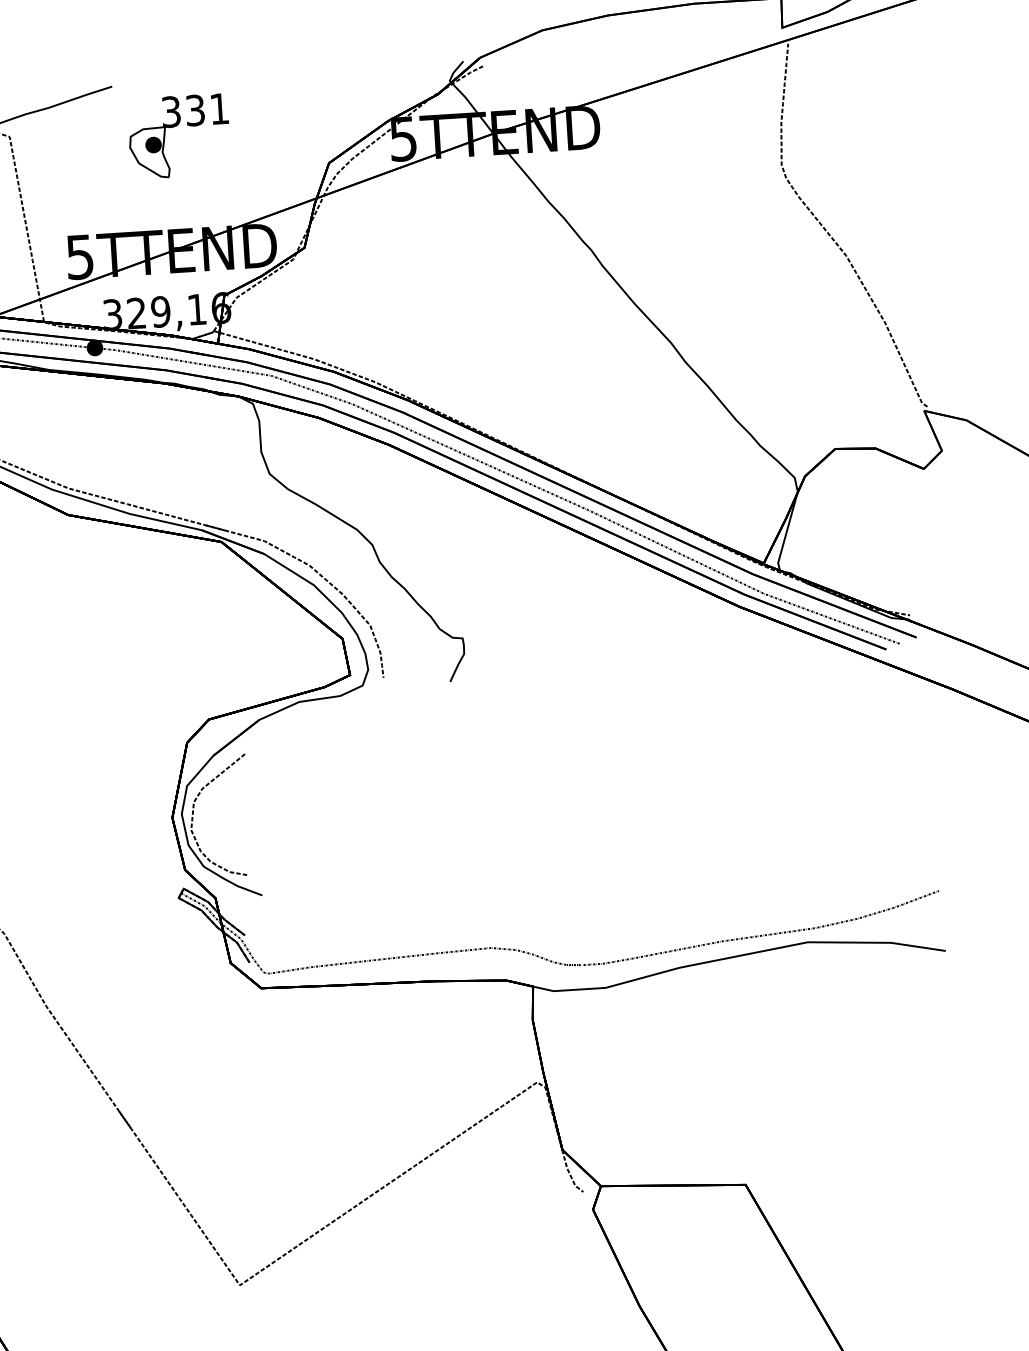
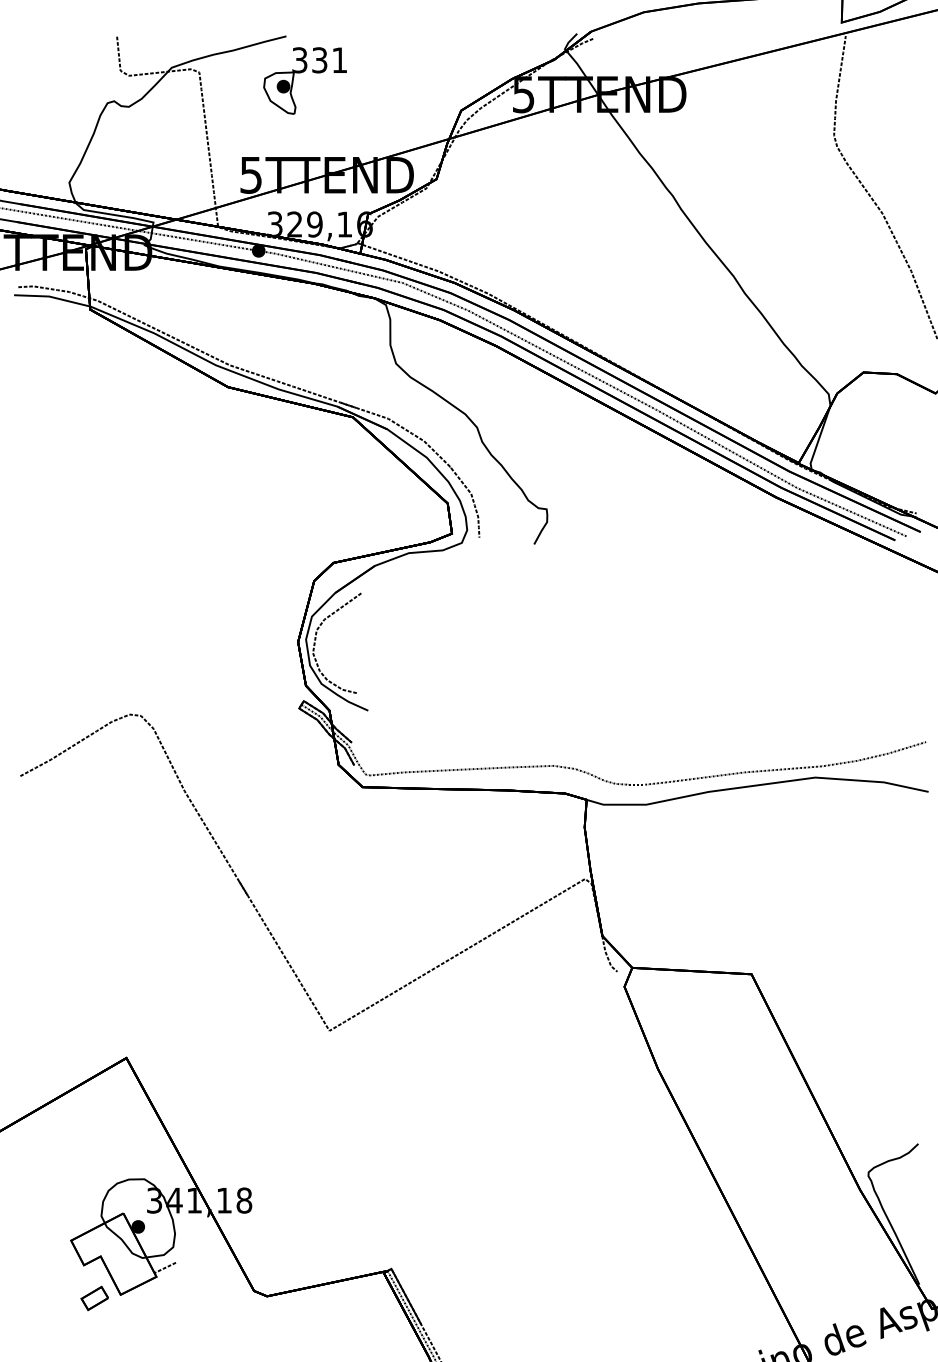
part: (176, 126) -> (303, 72), moved

